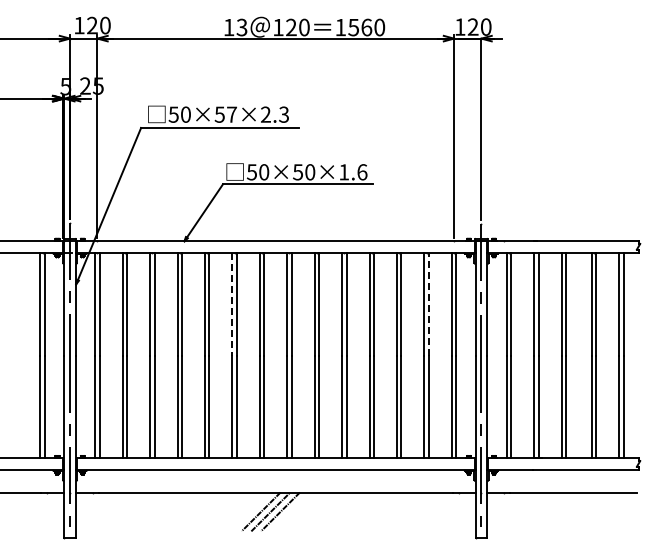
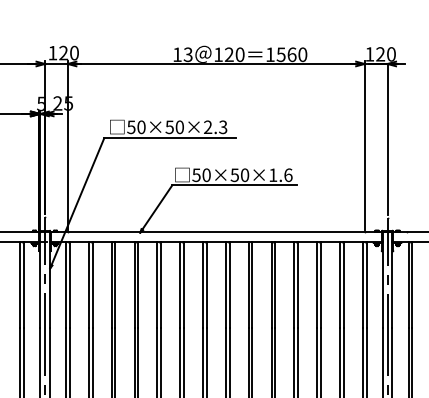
text: (231, 114) -> (179, 127), 50×57×2.3 -> 50×50×2.3
line: (232, 304) -> (180, 285), dashed -> solid
line: (428, 304) -> (343, 285), dashed -> solid

